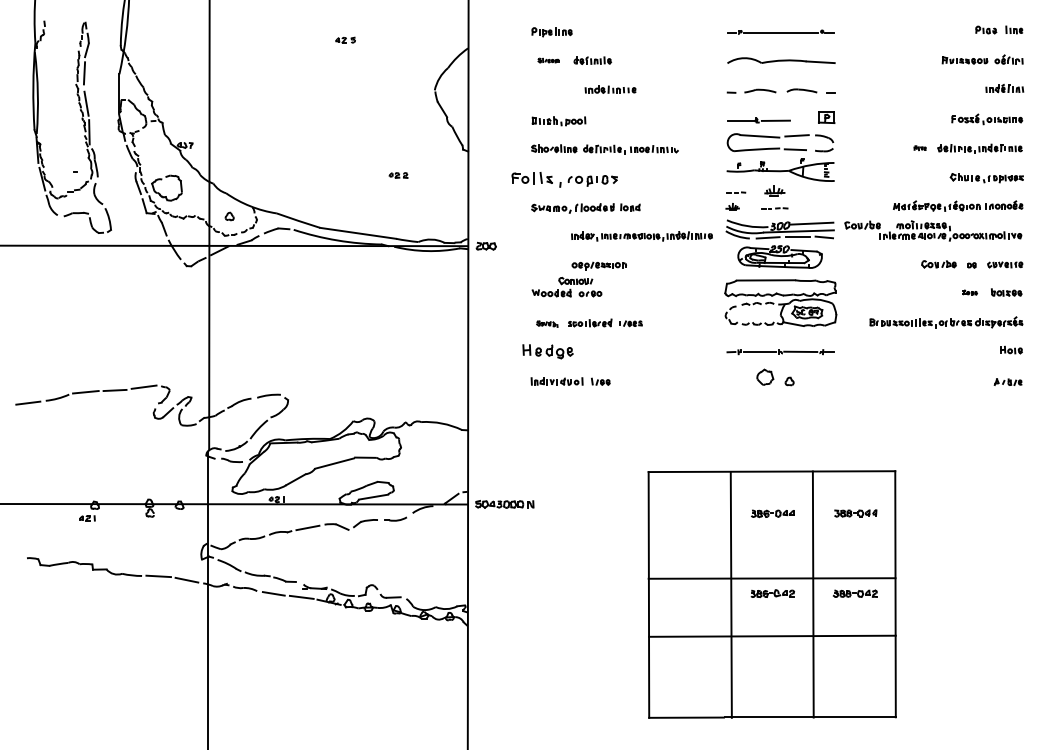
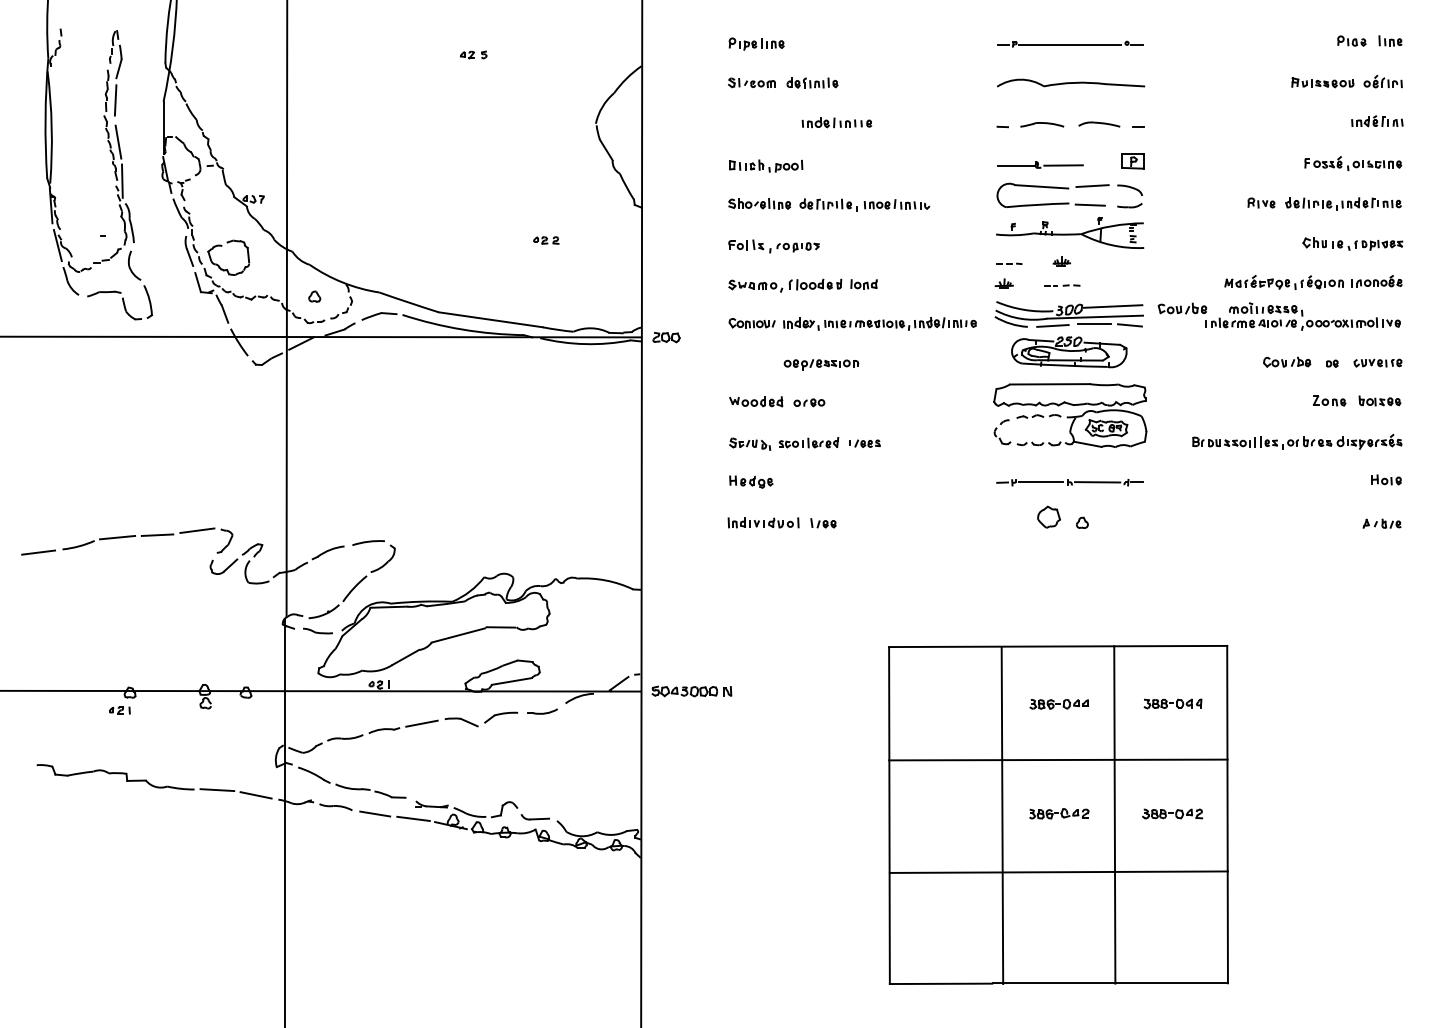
part: (548, 60) -> (751, 82), size x1.67
part: (920, 147) -> (1261, 202), size x1.67
part: (564, 179) -> (773, 246), size x0.62
part: (774, 190) -> (1061, 261), size x0.62
part: (575, 281) -> (751, 323), moved
part: (969, 292) -> (1329, 400), size x1.67
part: (547, 323) -> (750, 443), size x1.43
part: (548, 351) -> (751, 481), size x0.62
line: (772, 578) -> (1058, 759), moved

